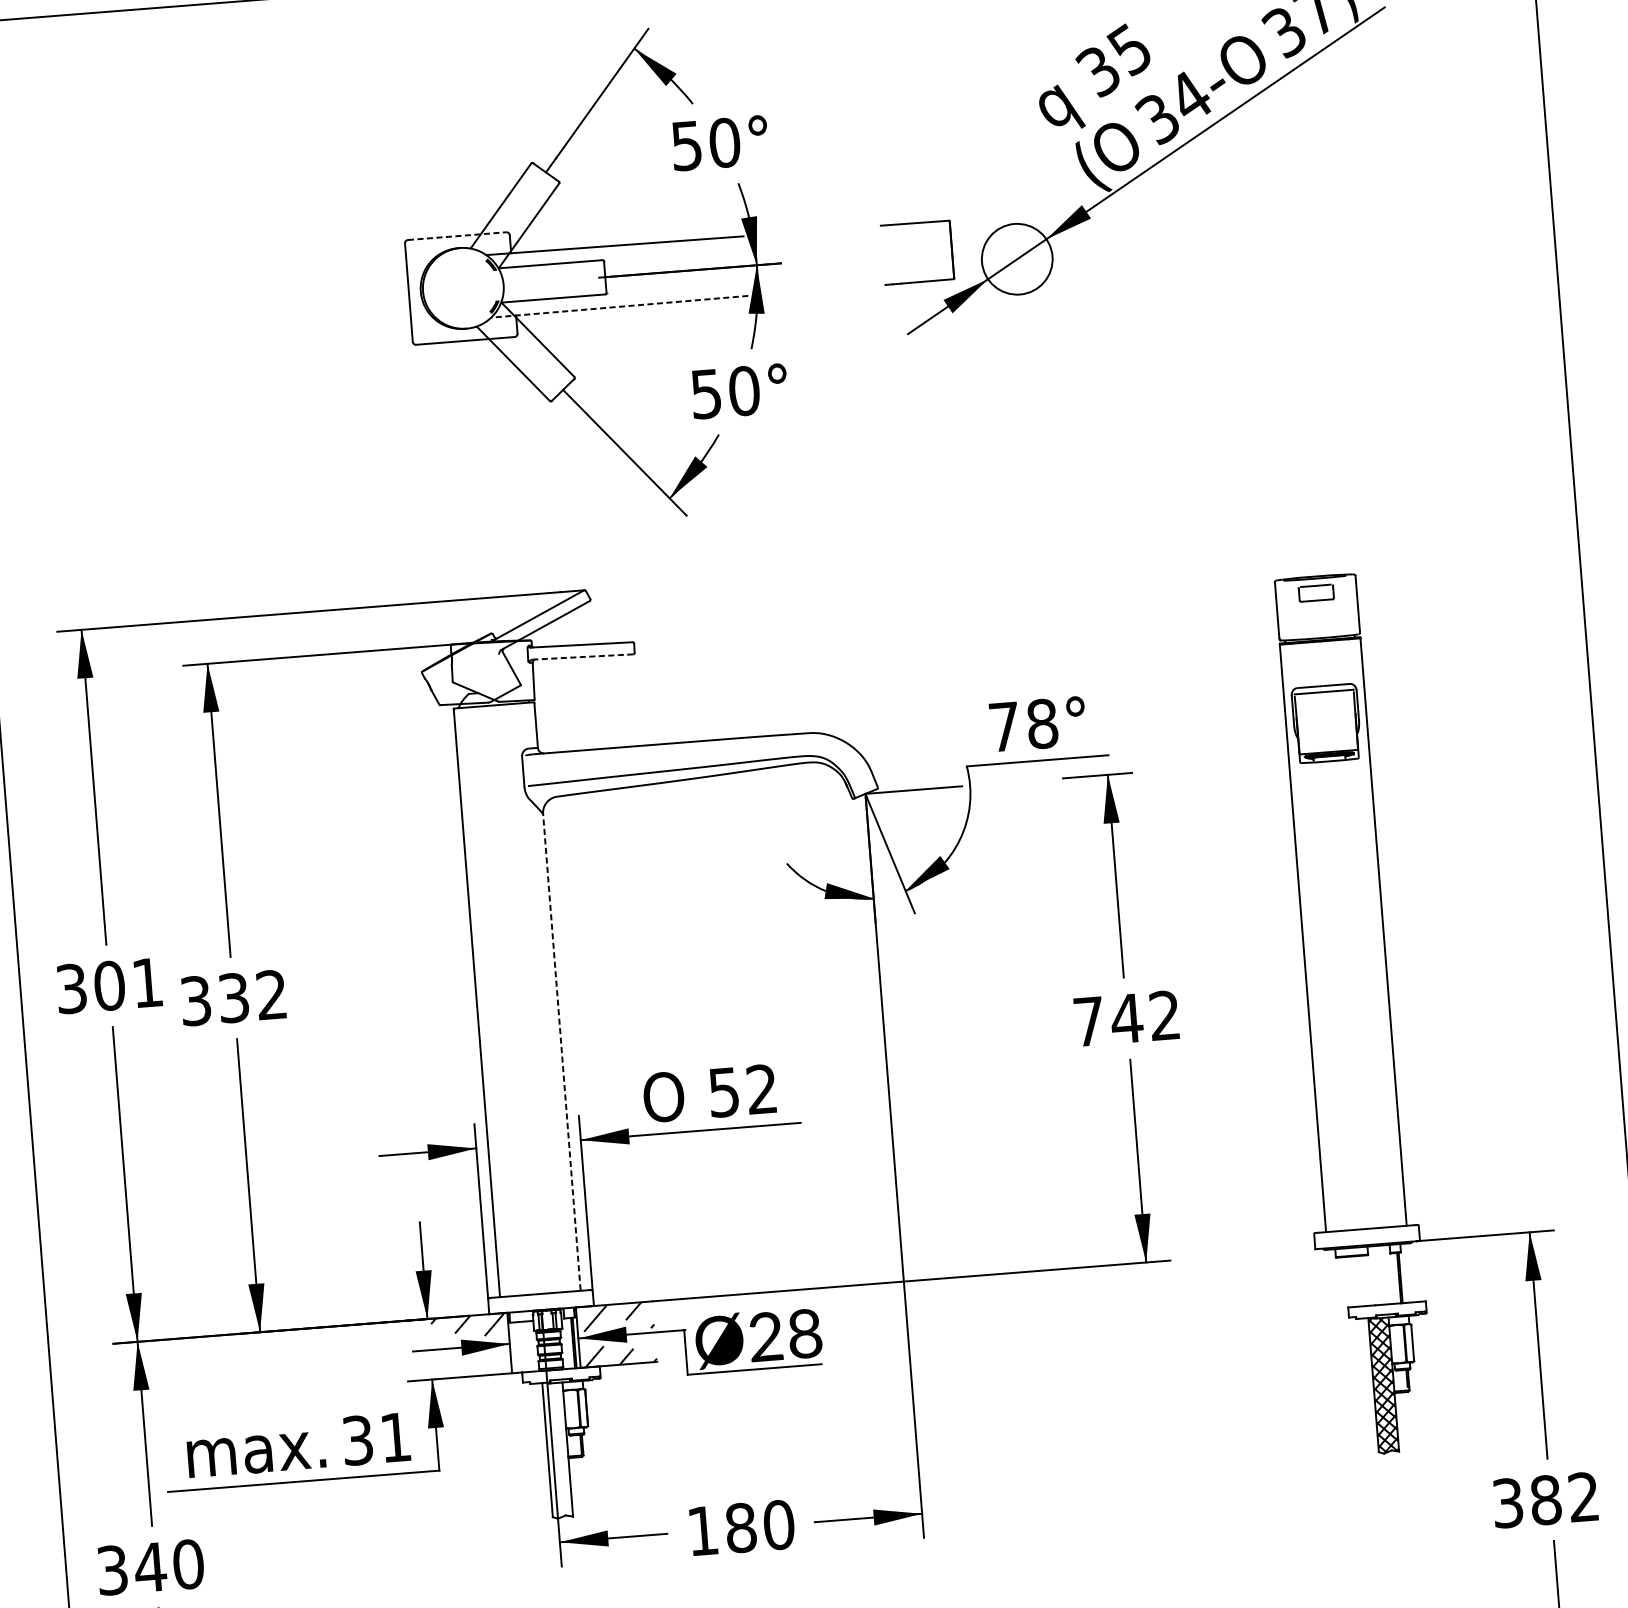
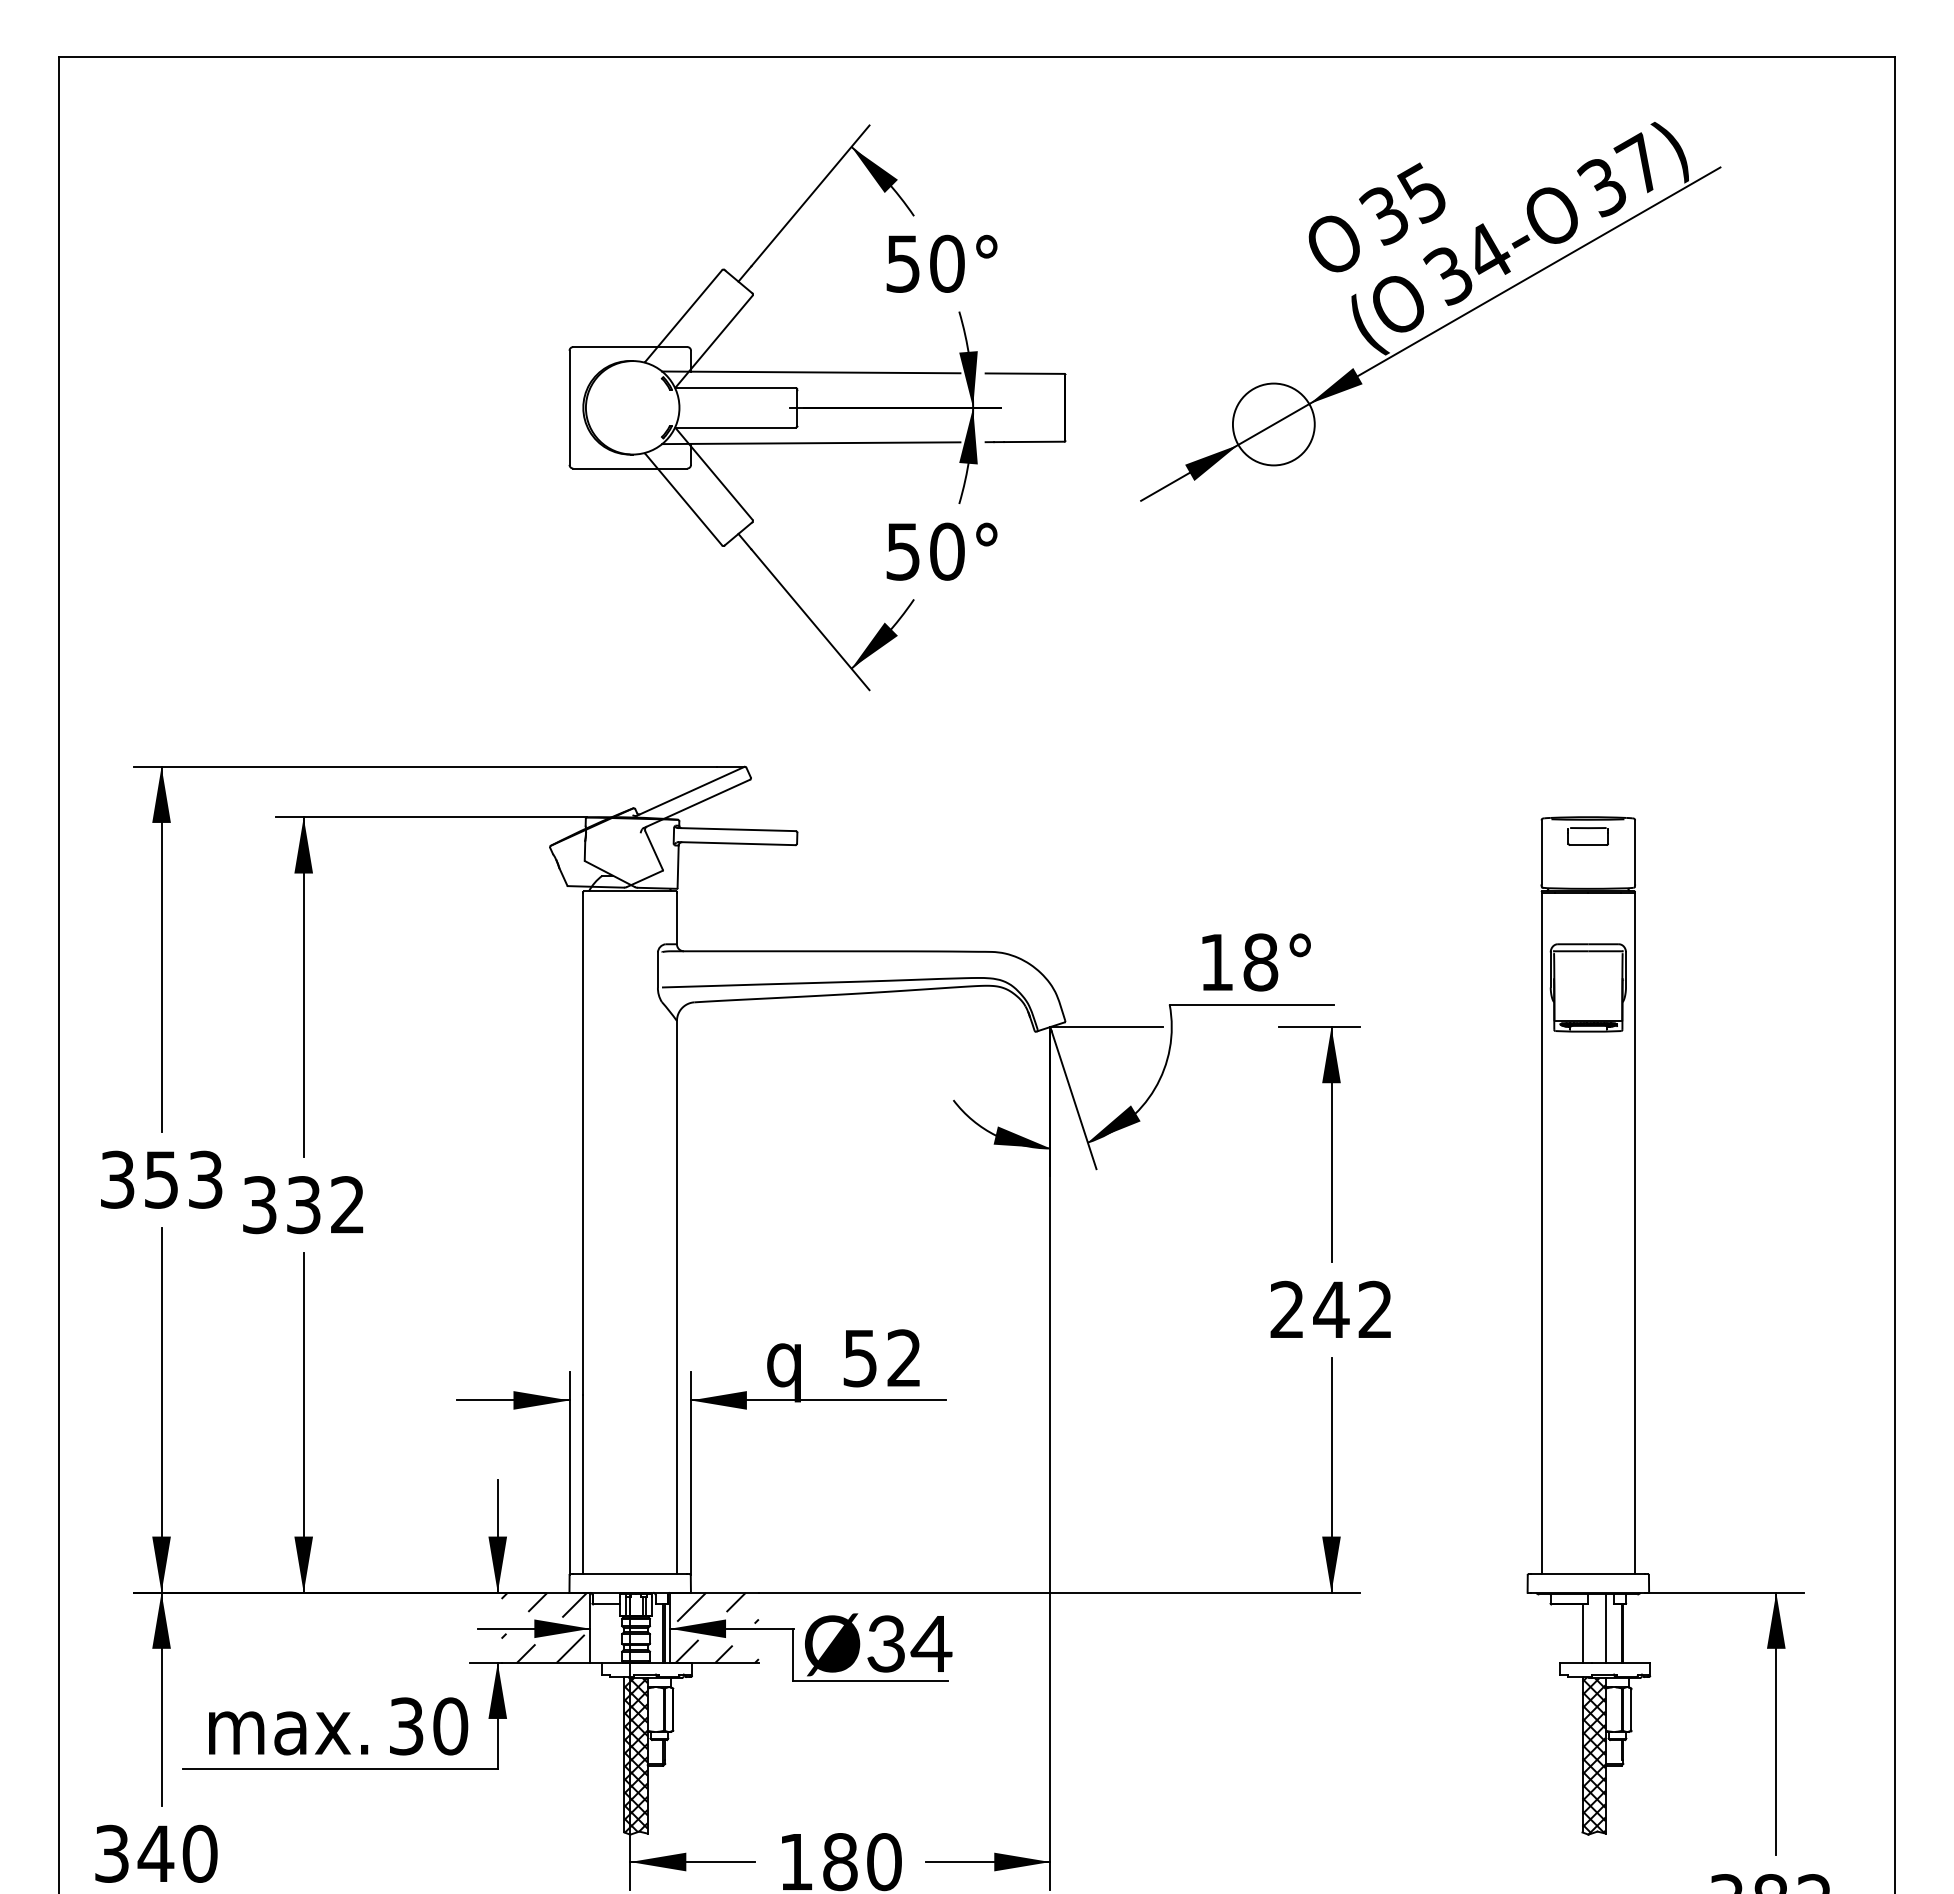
text: (1059, 102) -> (1336, 247), q -> O
part: (915, 223) -> (1025, 374), moved
line: (457, 236) -> (630, 347), dashed -> solid
line: (619, 307) -> (810, 443), dashed -> solid
line: (582, 656) -> (736, 843), dashed -> solid
text: (1004, 726) -> (1216, 962), 78° -> 18°
text: (128, 984) -> (183, 1179), 301 -> 353
text: (1088, 1020) -> (1286, 1308), 742 -> 242
line: (561, 1051) -> (676, 1296), dashed -> solid
text: (664, 1103) -> (790, 1365), O -> q
line: (1384, 1274) -> (1605, 1628), added
line: (1365, 1280) -> (1582, 1633), added
text: (785, 1334) -> (909, 1643), Ø28 -> Ø34
hatch: (469, 1363) -> (542, 1647), added
text: (395, 1437) -> (450, 1726), 31 -> 30
hatch: (557, 1449) -> (635, 1754), added

